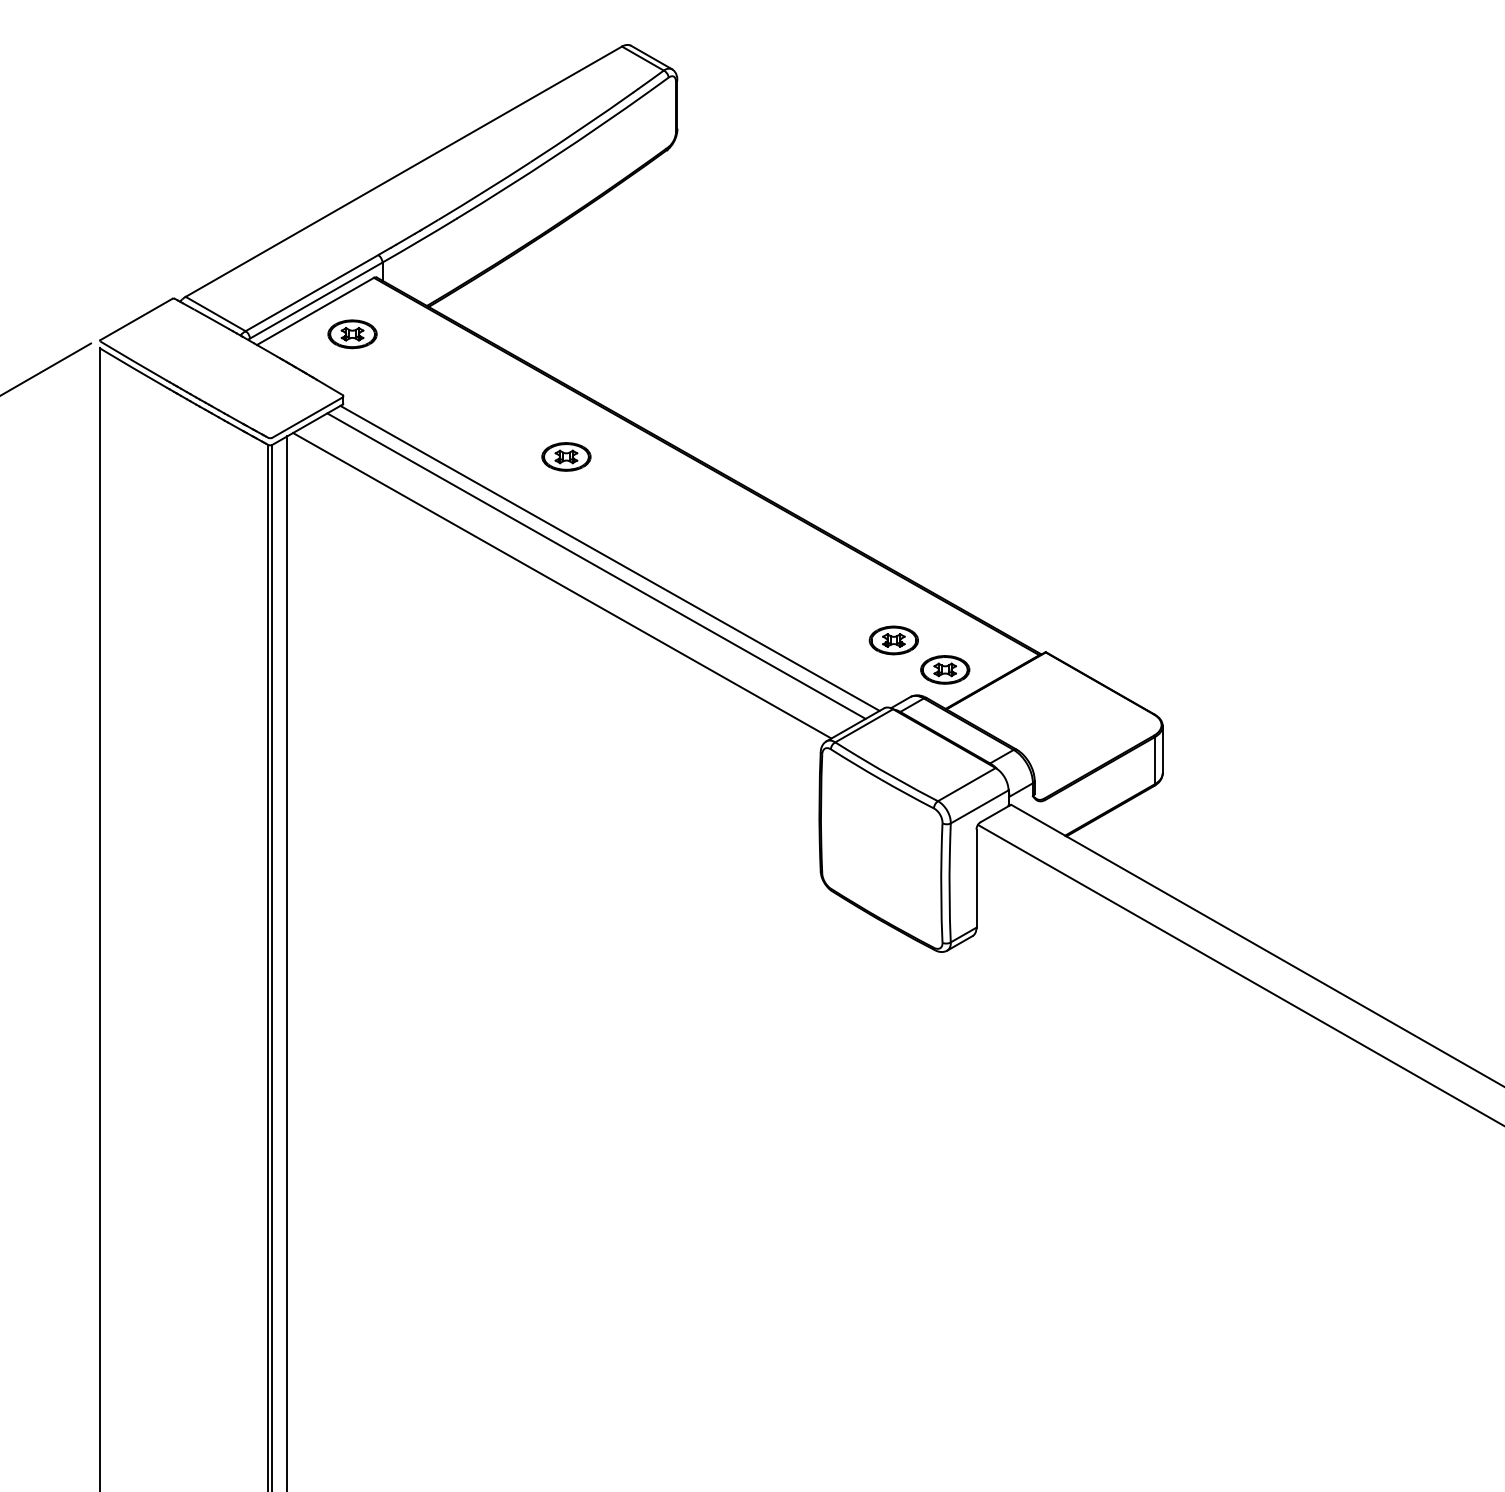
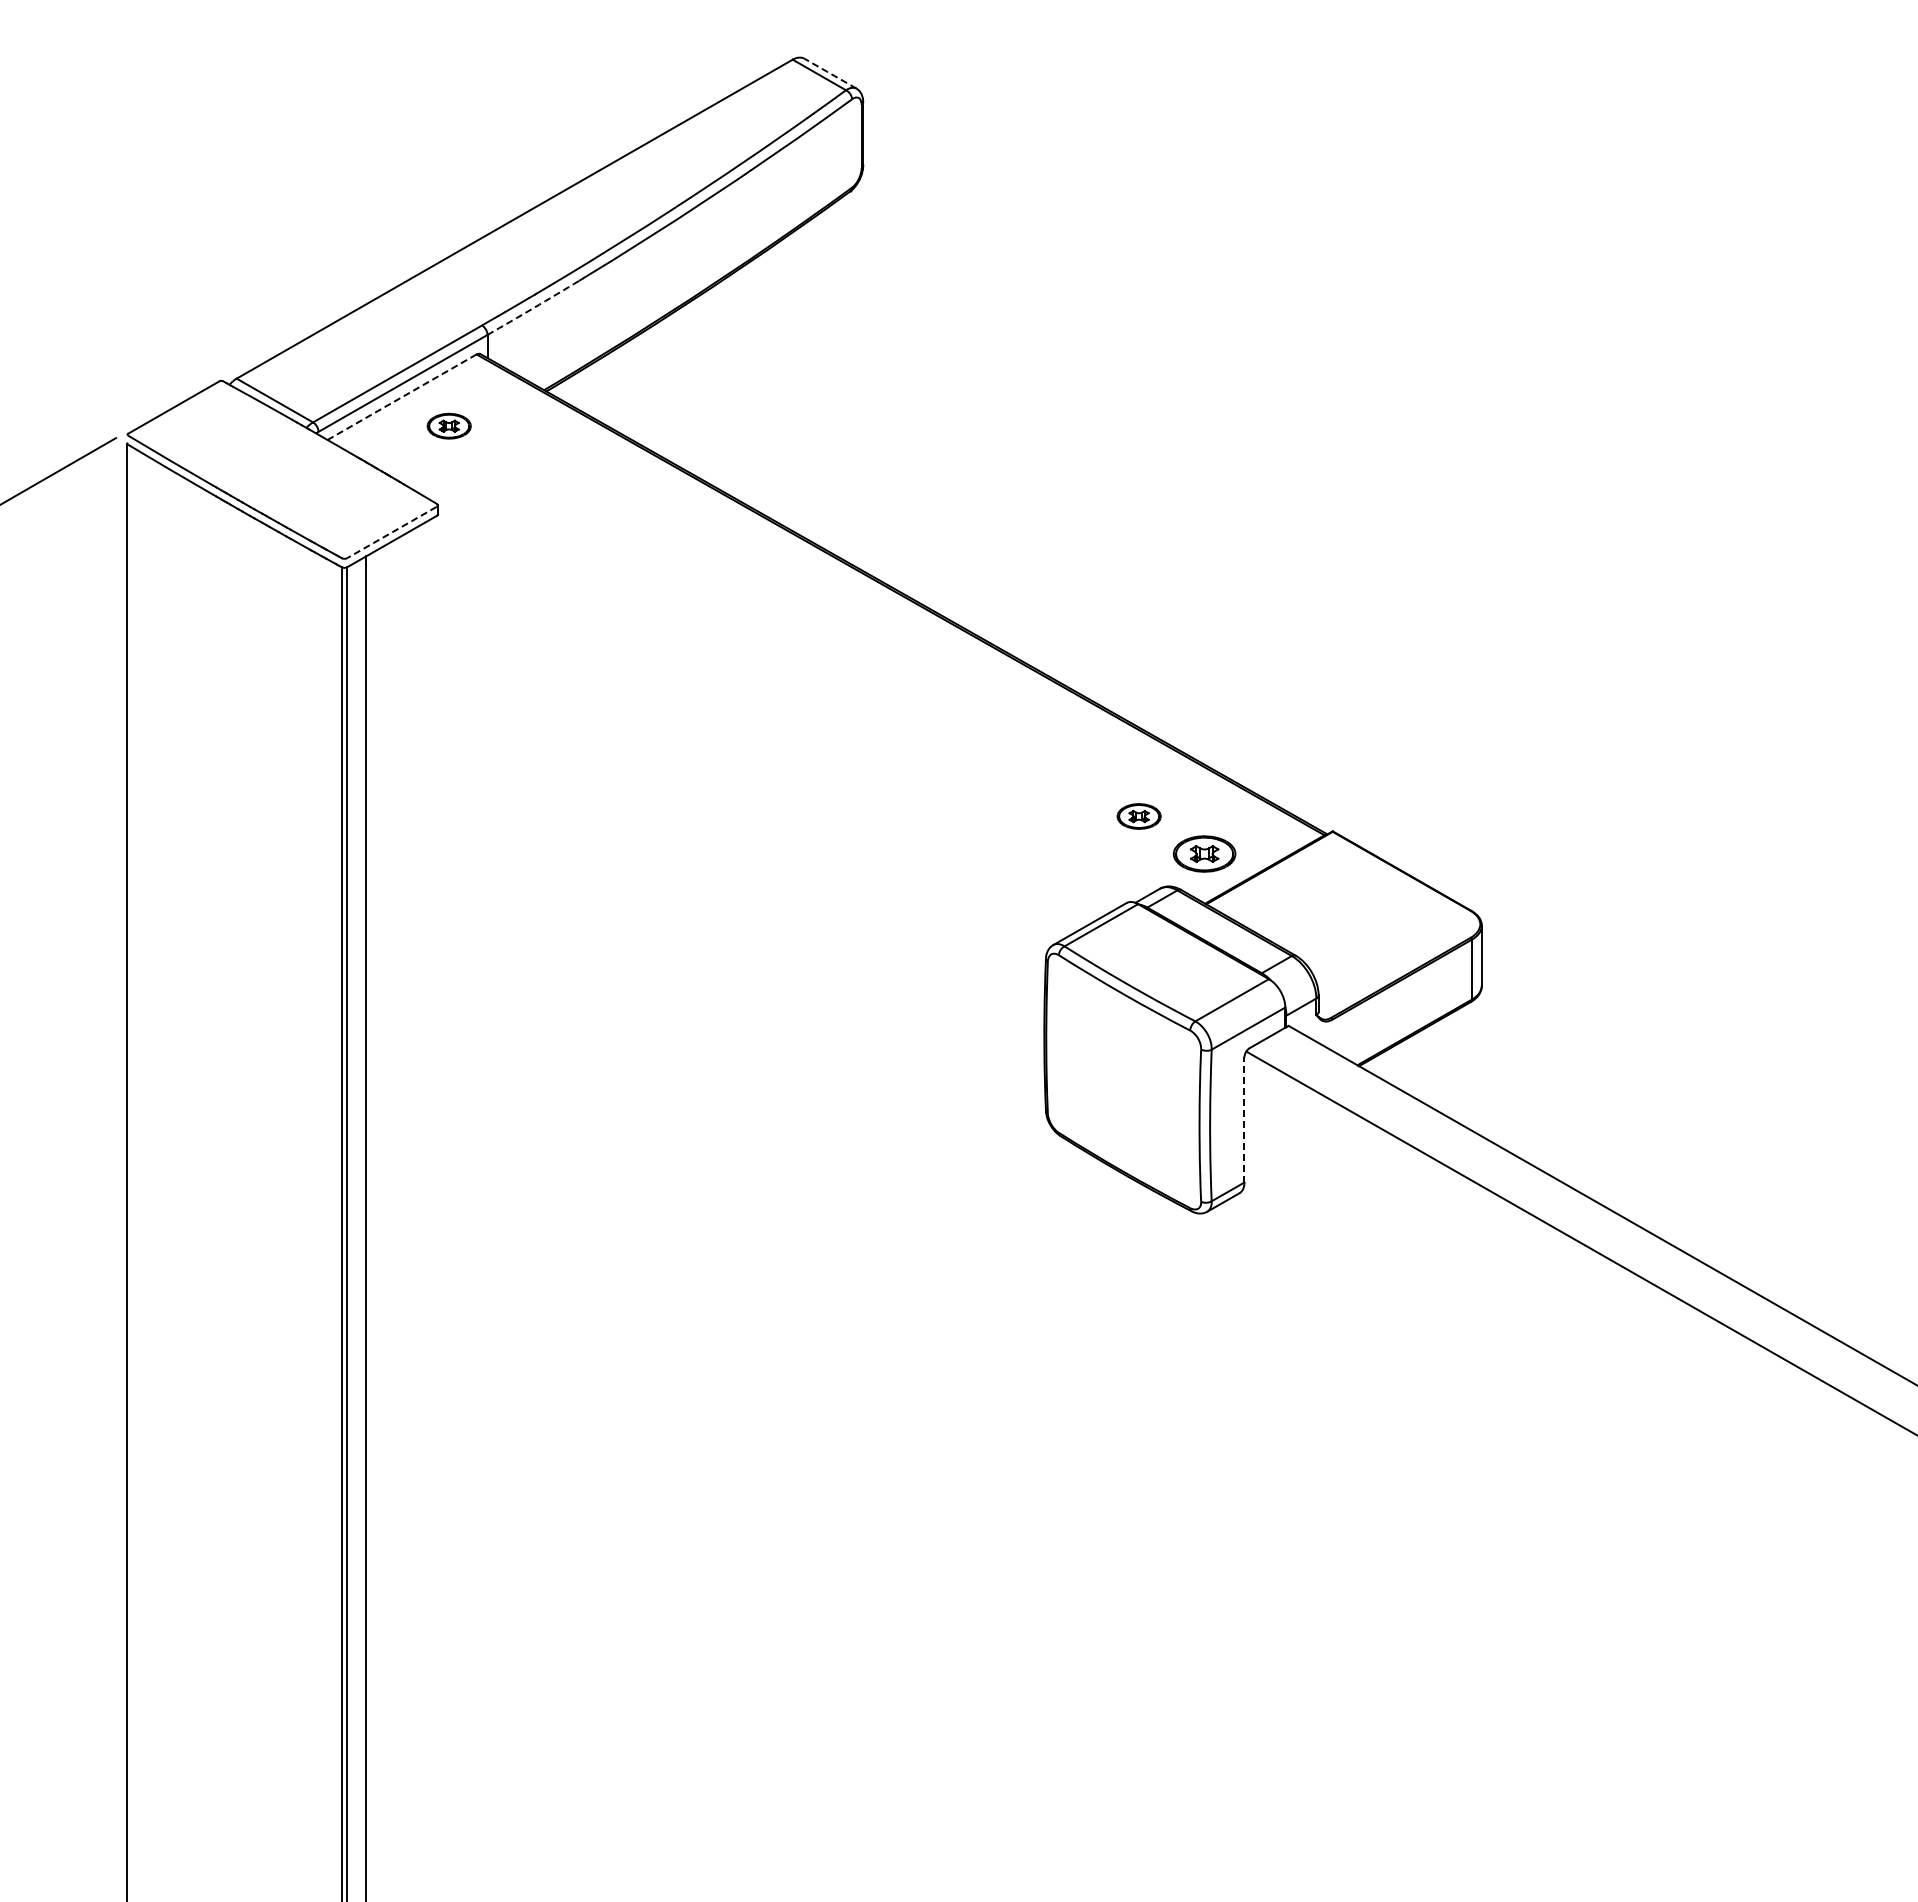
line: (650, 57) -> (829, 73), solid -> dashed
arc: (418, 241) -> (533, 308), solid -> dashed
line: (315, 311) -> (402, 397), solid -> dashed
part: (351, 333) -> (448, 425), size x0.7
line: (307, 417) -> (391, 532), solid -> dashed
part: (566, 456) -> (721, 582), removed
line: (610, 558) -> (777, 711), removed
line: (596, 565) -> (760, 721), removed
line: (562, 585) -> (716, 746), removed
part: (893, 640) -> (1138, 816), size x0.7
line: (976, 879) -> (1244, 1120), solid -> dashed

